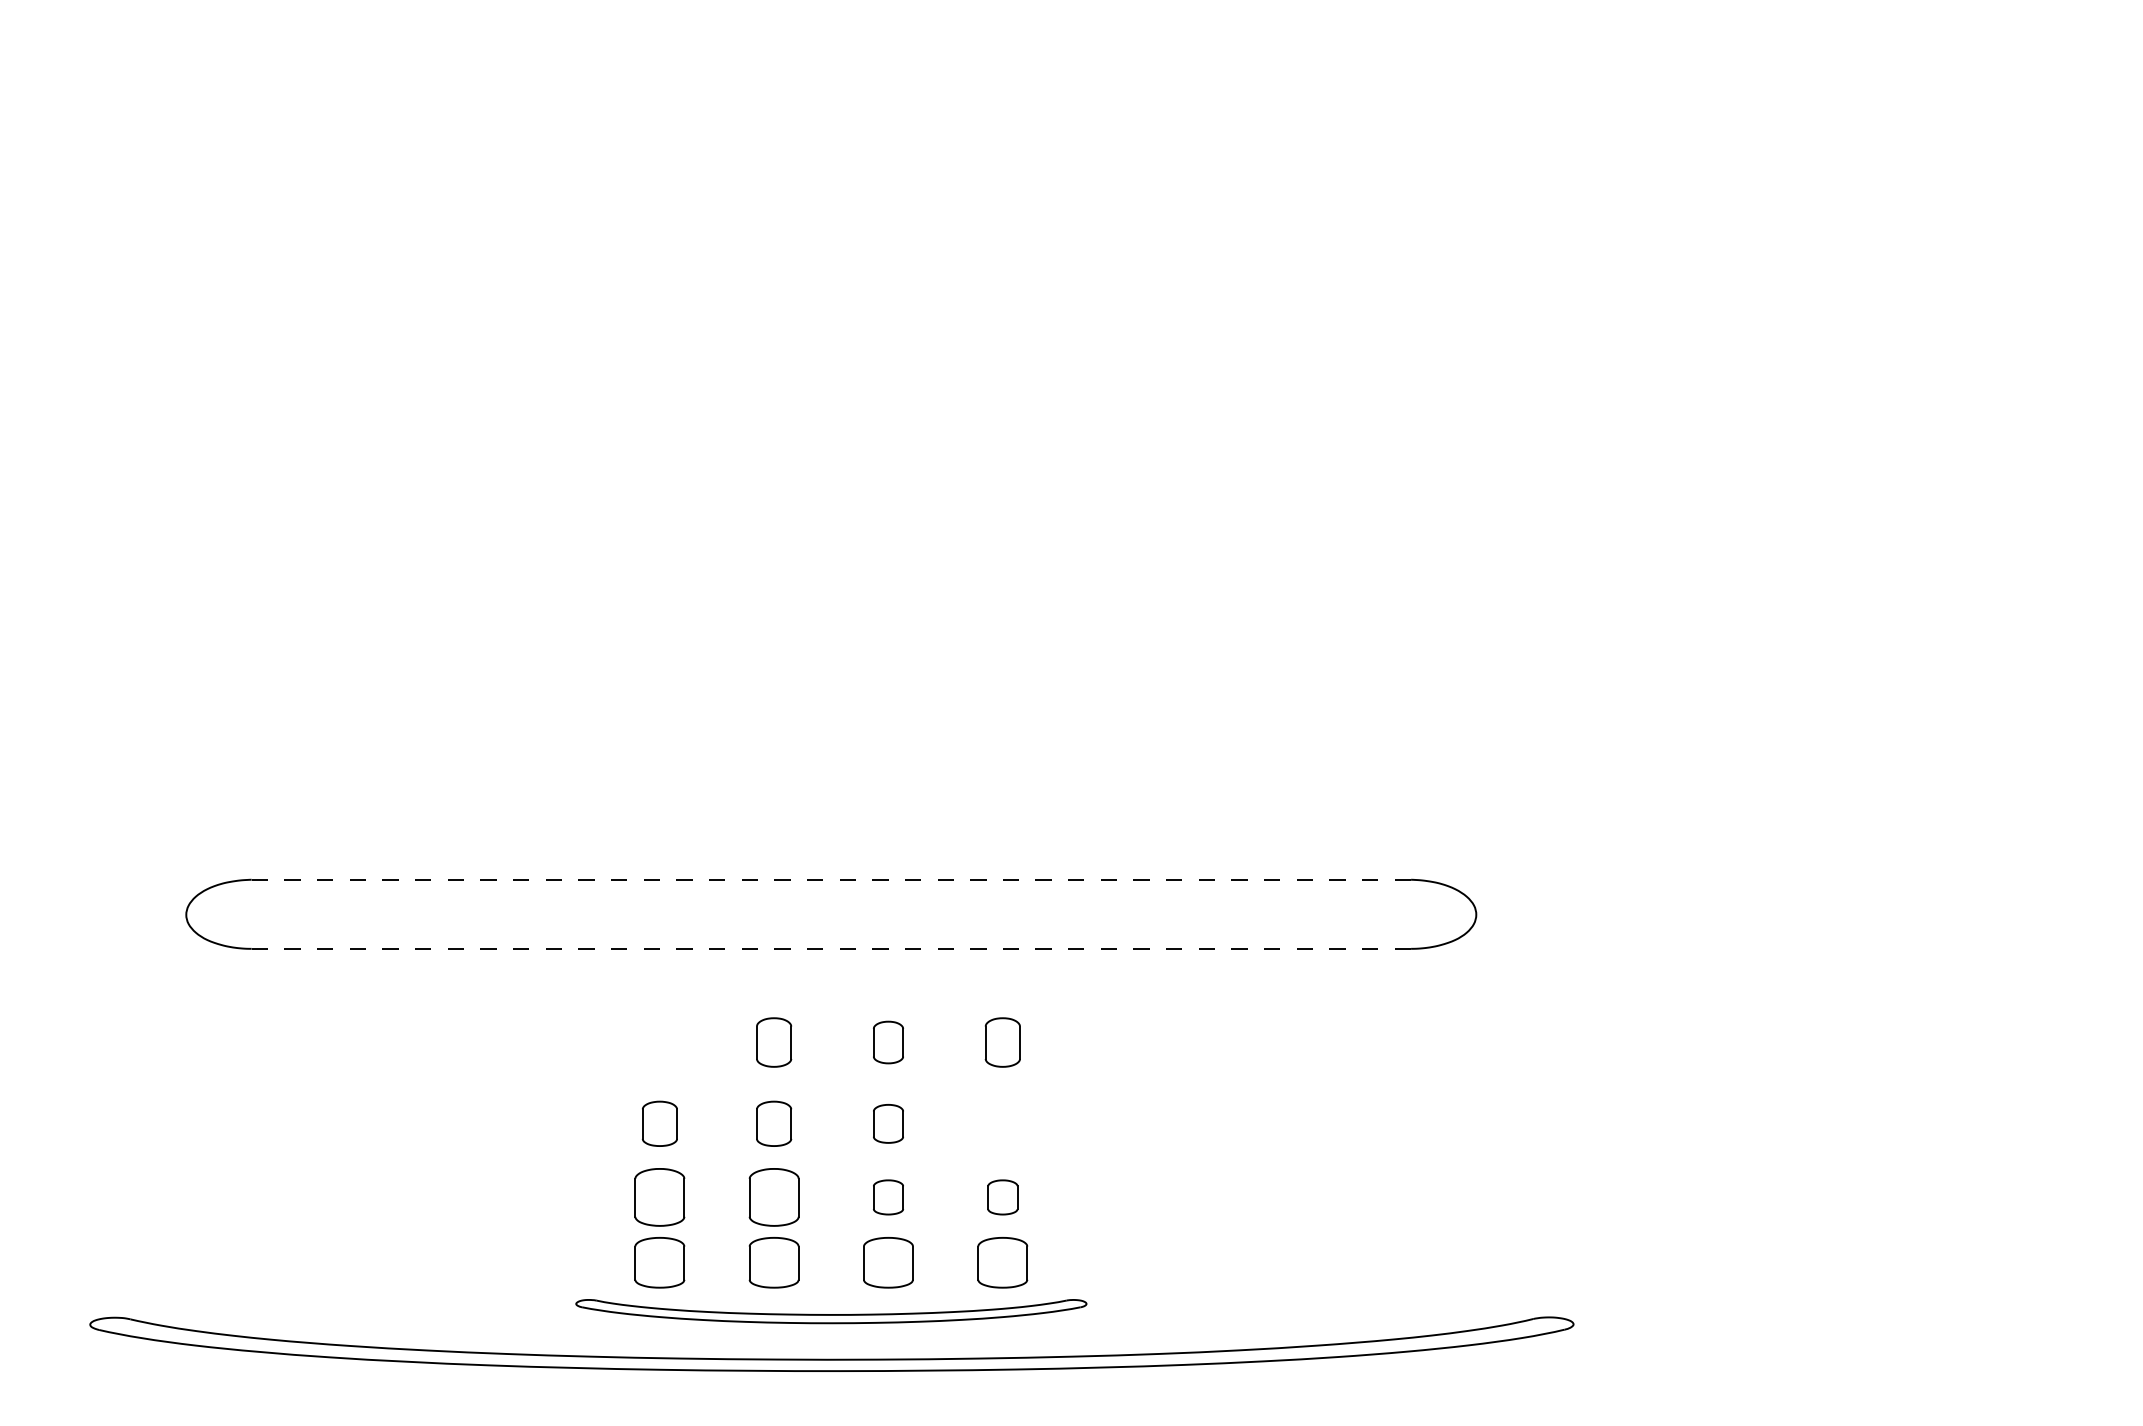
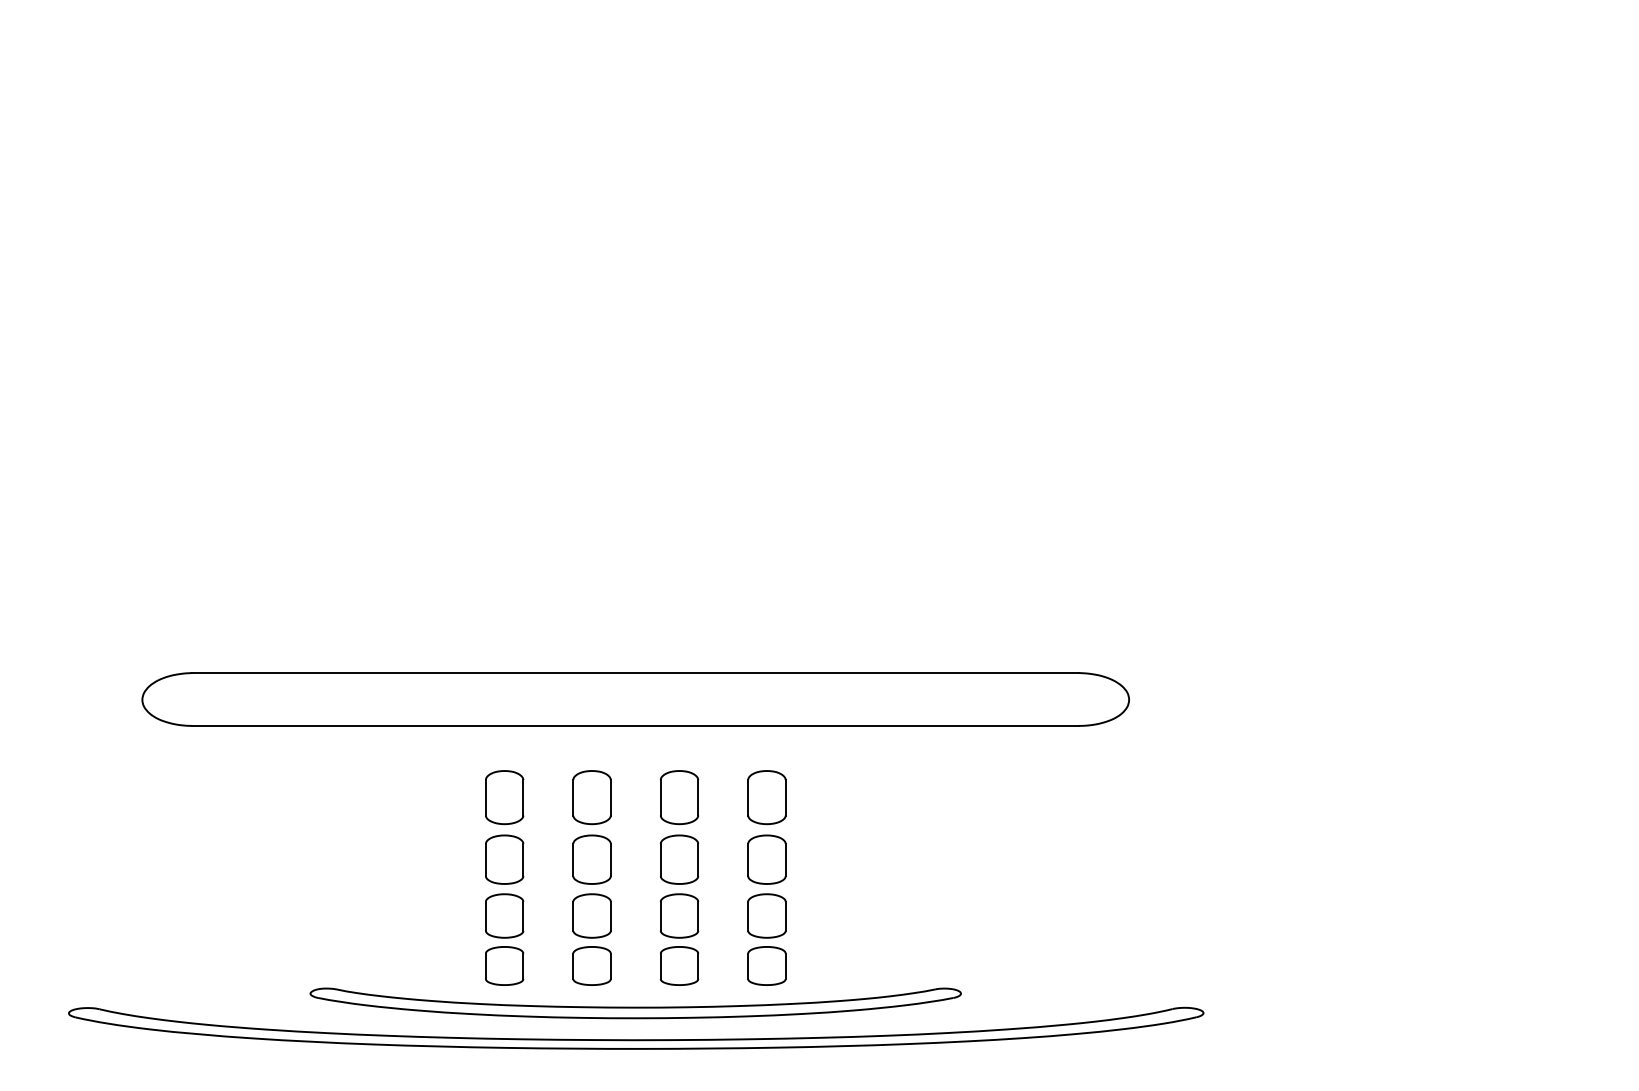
line: (831, 879) -> (635, 672), dashed -> solid
line: (831, 948) -> (635, 725), dashed -> solid
part: (659, 1042) -> (504, 797), added
part: (773, 1042) -> (591, 797), size x1.43
part: (888, 1042) -> (679, 797), size x1.67
part: (1002, 1042) -> (766, 797), size x1.43
part: (659, 1123) -> (504, 859), size x1.43
part: (773, 1123) -> (591, 859), size x1.43
part: (888, 1123) -> (679, 859), size x1.67
part: (1002, 1123) -> (766, 859), added
part: (888, 1197) -> (679, 916), size x1.67
part: (1002, 1197) -> (766, 916), size x1.67
part: (831, 1311) -> (635, 1003), size x1.67

